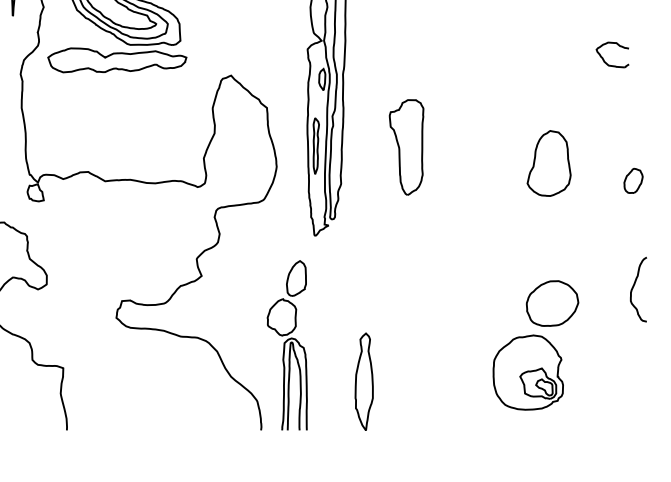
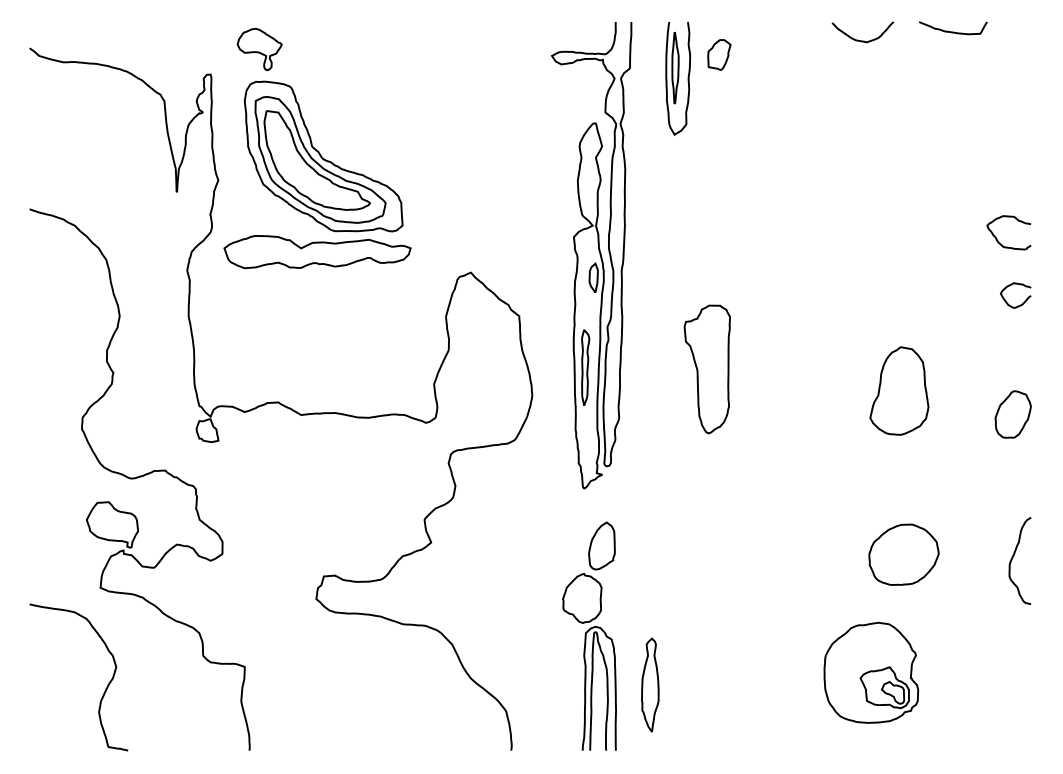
part: (604, 59) -> (997, 238), moved
part: (636, 100) -> (1017, 305), added
part: (633, 180) -> (1012, 414), size x1.43
part: (552, 303) -> (903, 554), moved
part: (287, 344) -> (589, 635), moved
part: (364, 381) -> (650, 684), size x0.71

